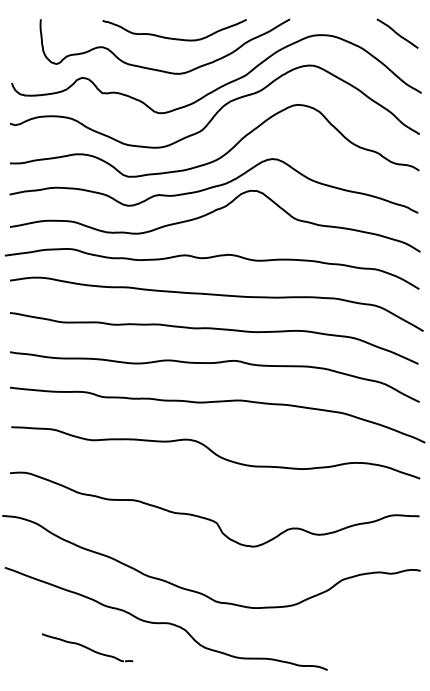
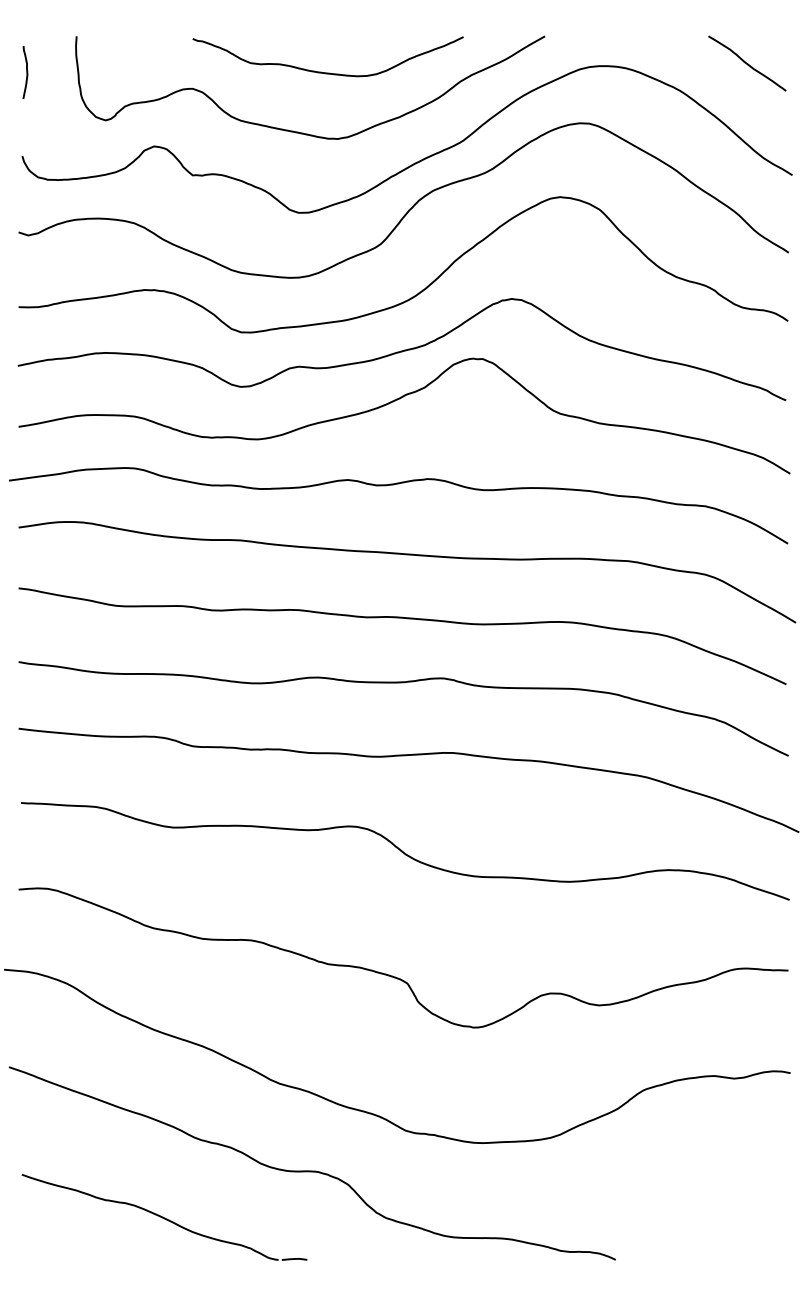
curve: (13, 38) -> (25, 72), added
part: (87, 647) -> (164, 1217), size x1.67

